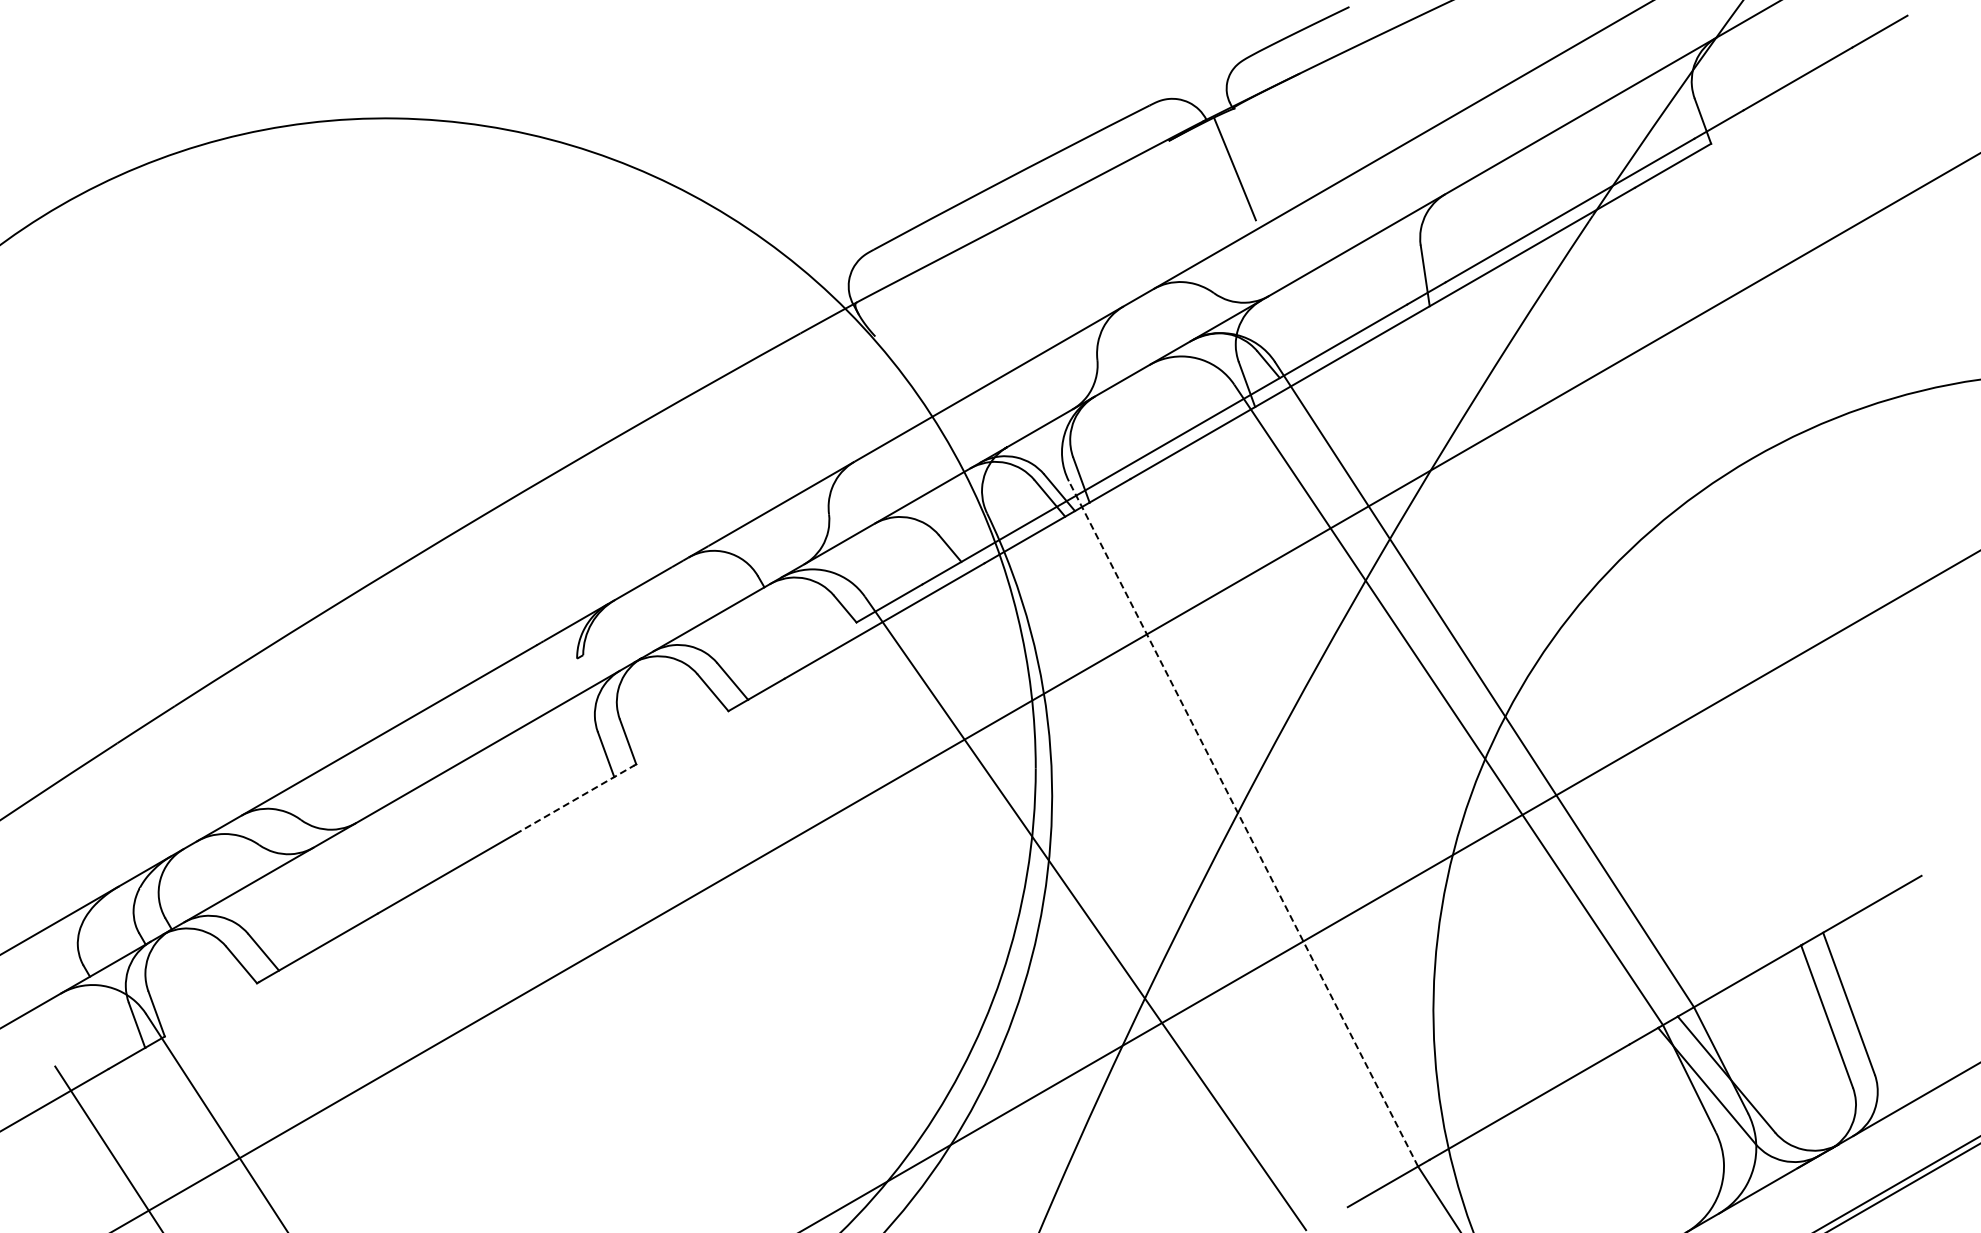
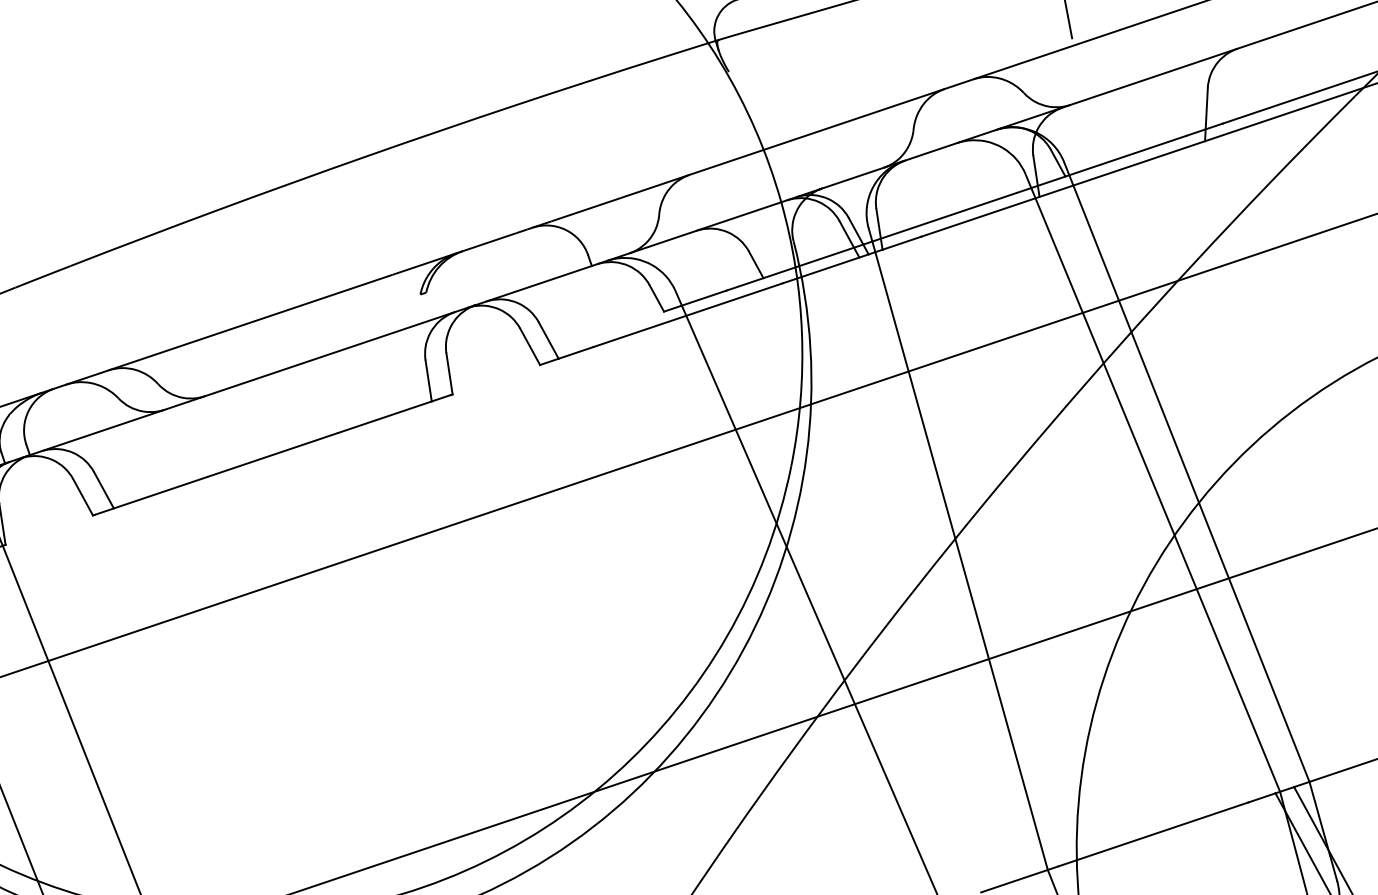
line: (574, 799) -> (394, 413), dashed -> solid
line: (1243, 823) -> (958, 548), dashed -> solid

